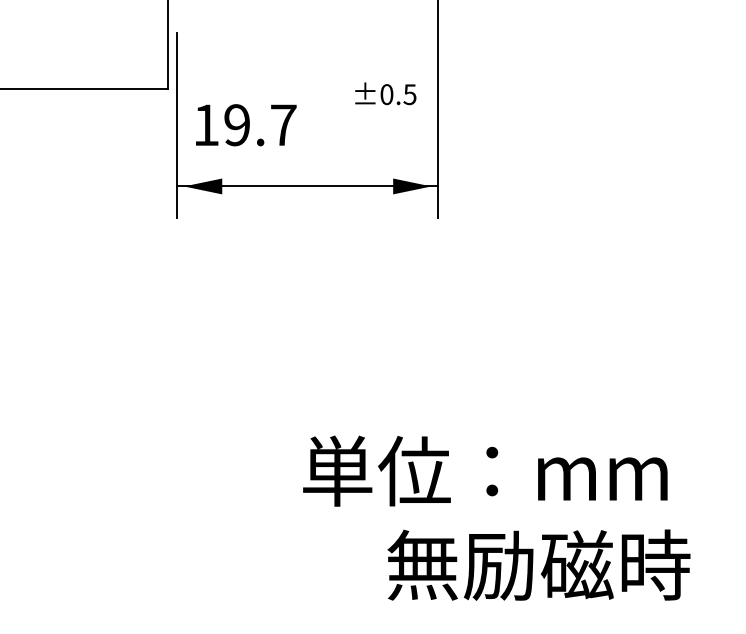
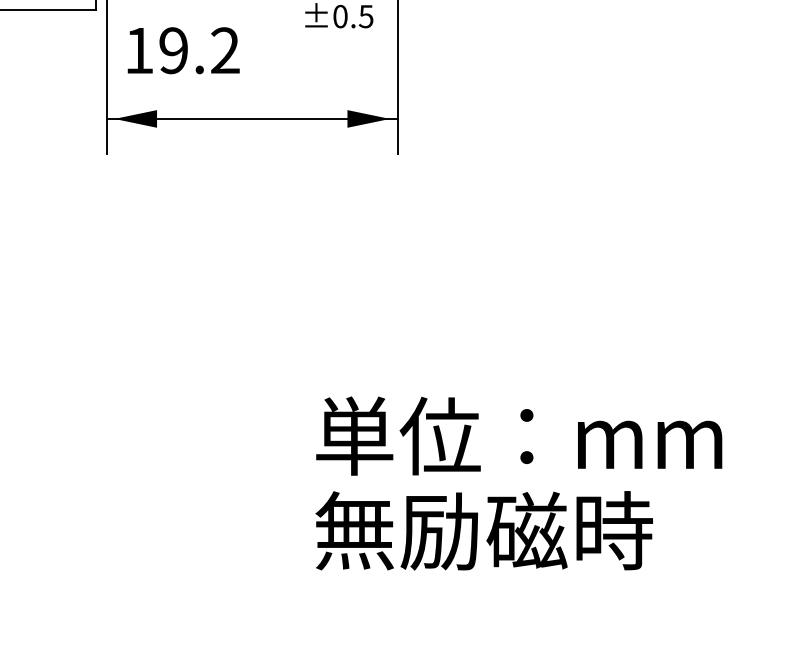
text: (283, 124) -> (225, 49), 19.7 -> 19.2
text: (485, 470) -> (519, 435), moved
text: (538, 564) -> (483, 530), moved

